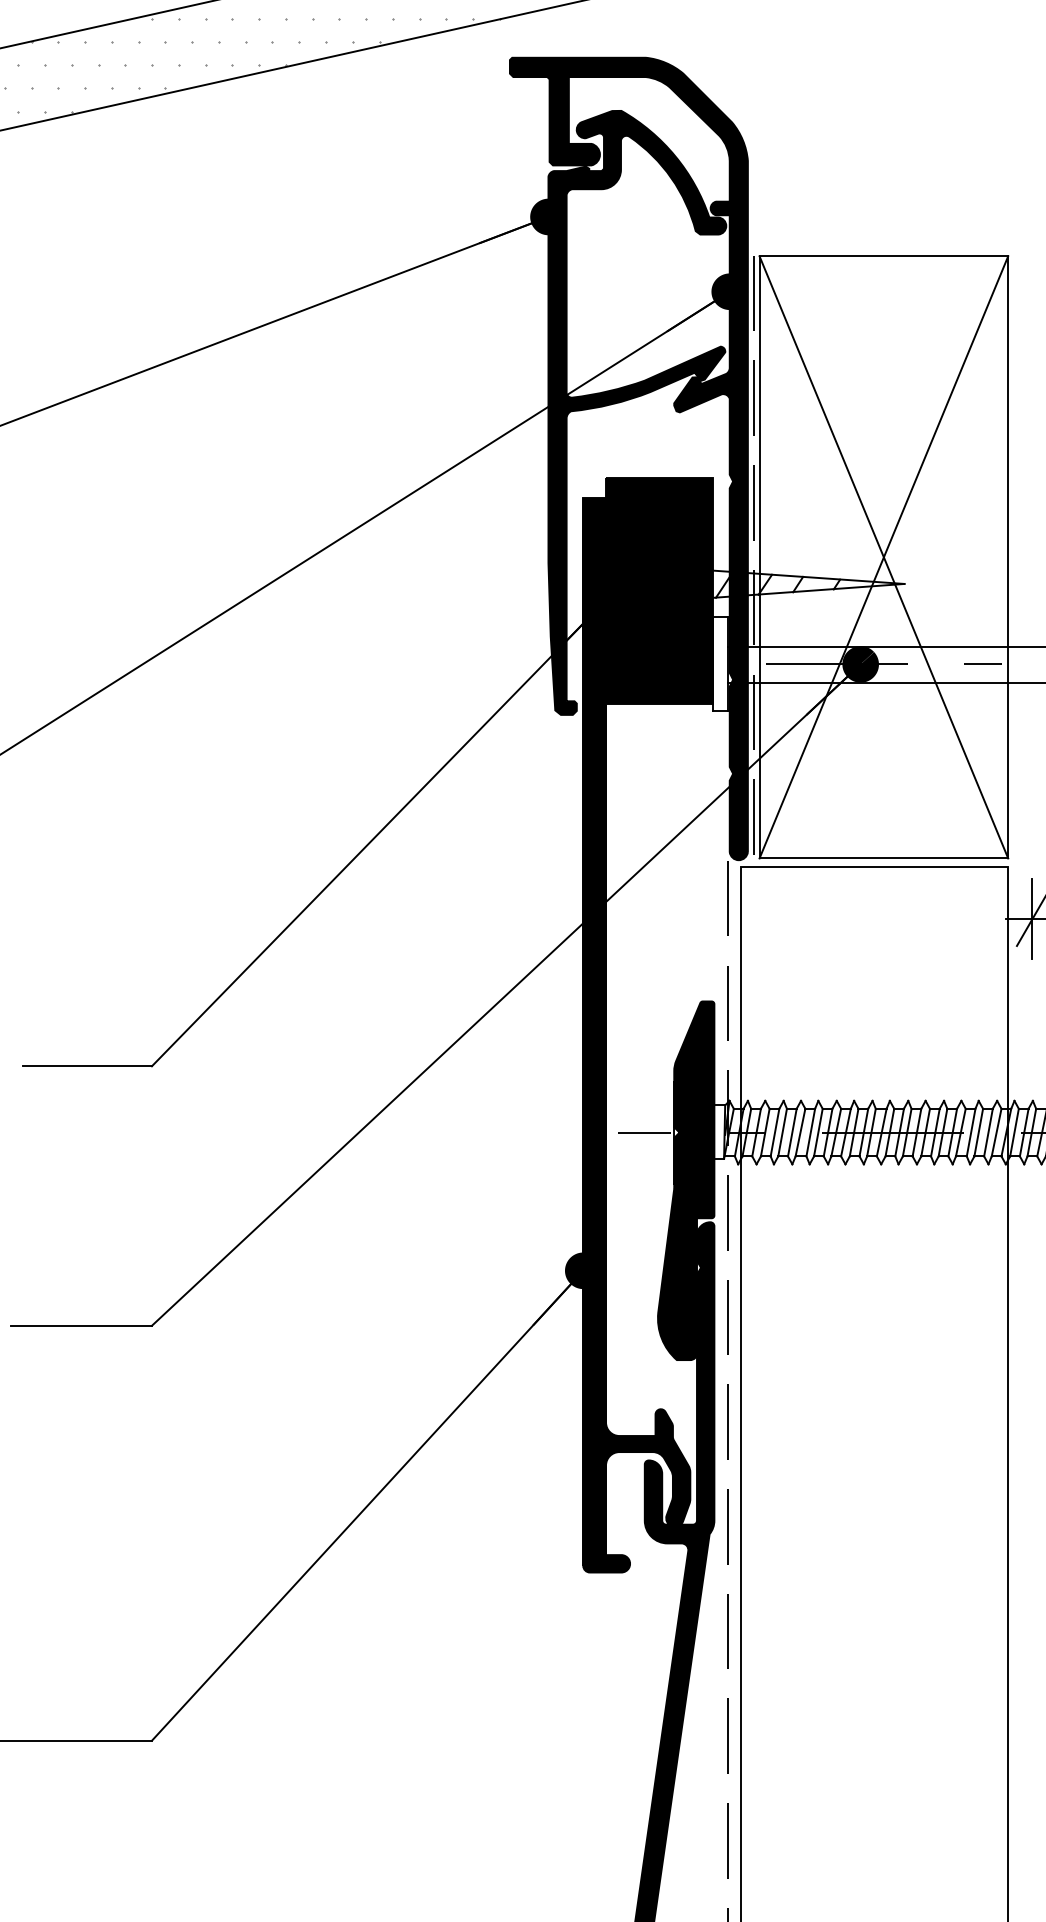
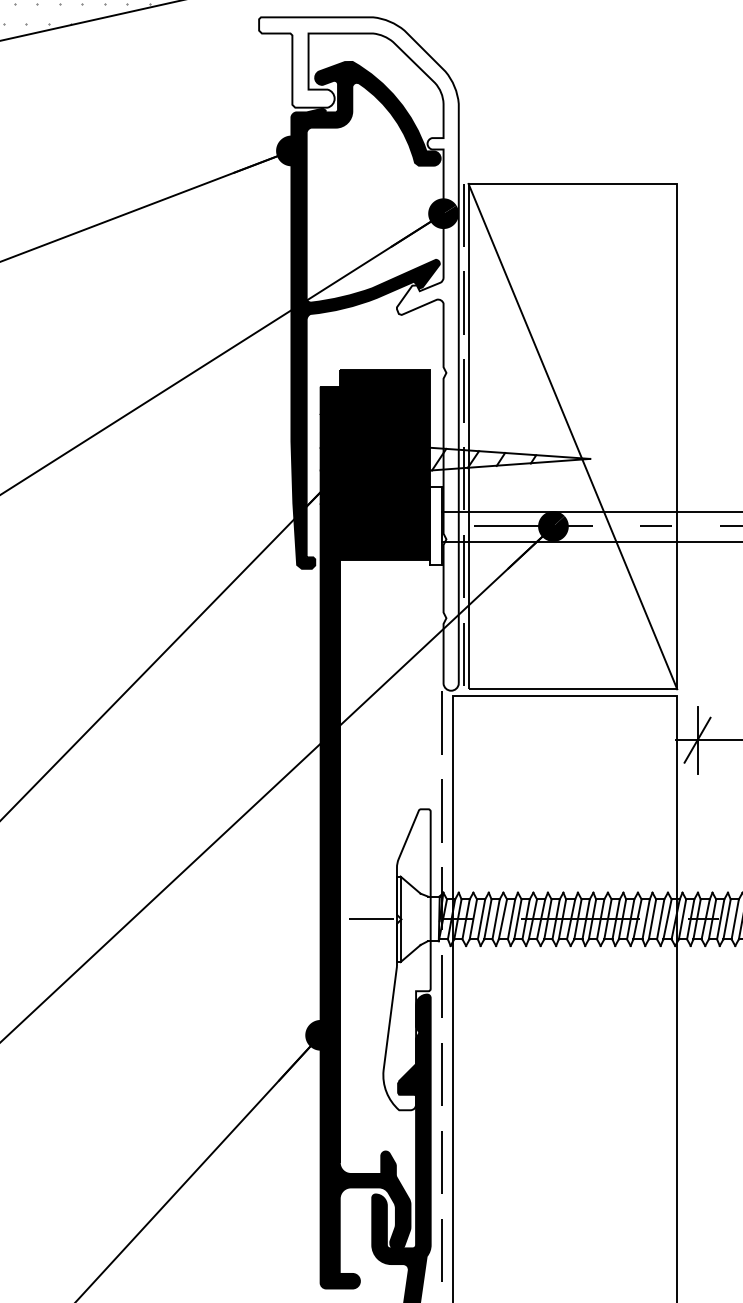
fill: (628, 458) -> (358, 353), removed
line: (883, 557) -> (572, 436), removed
fill: (686, 1180) -> (407, 959), removed

